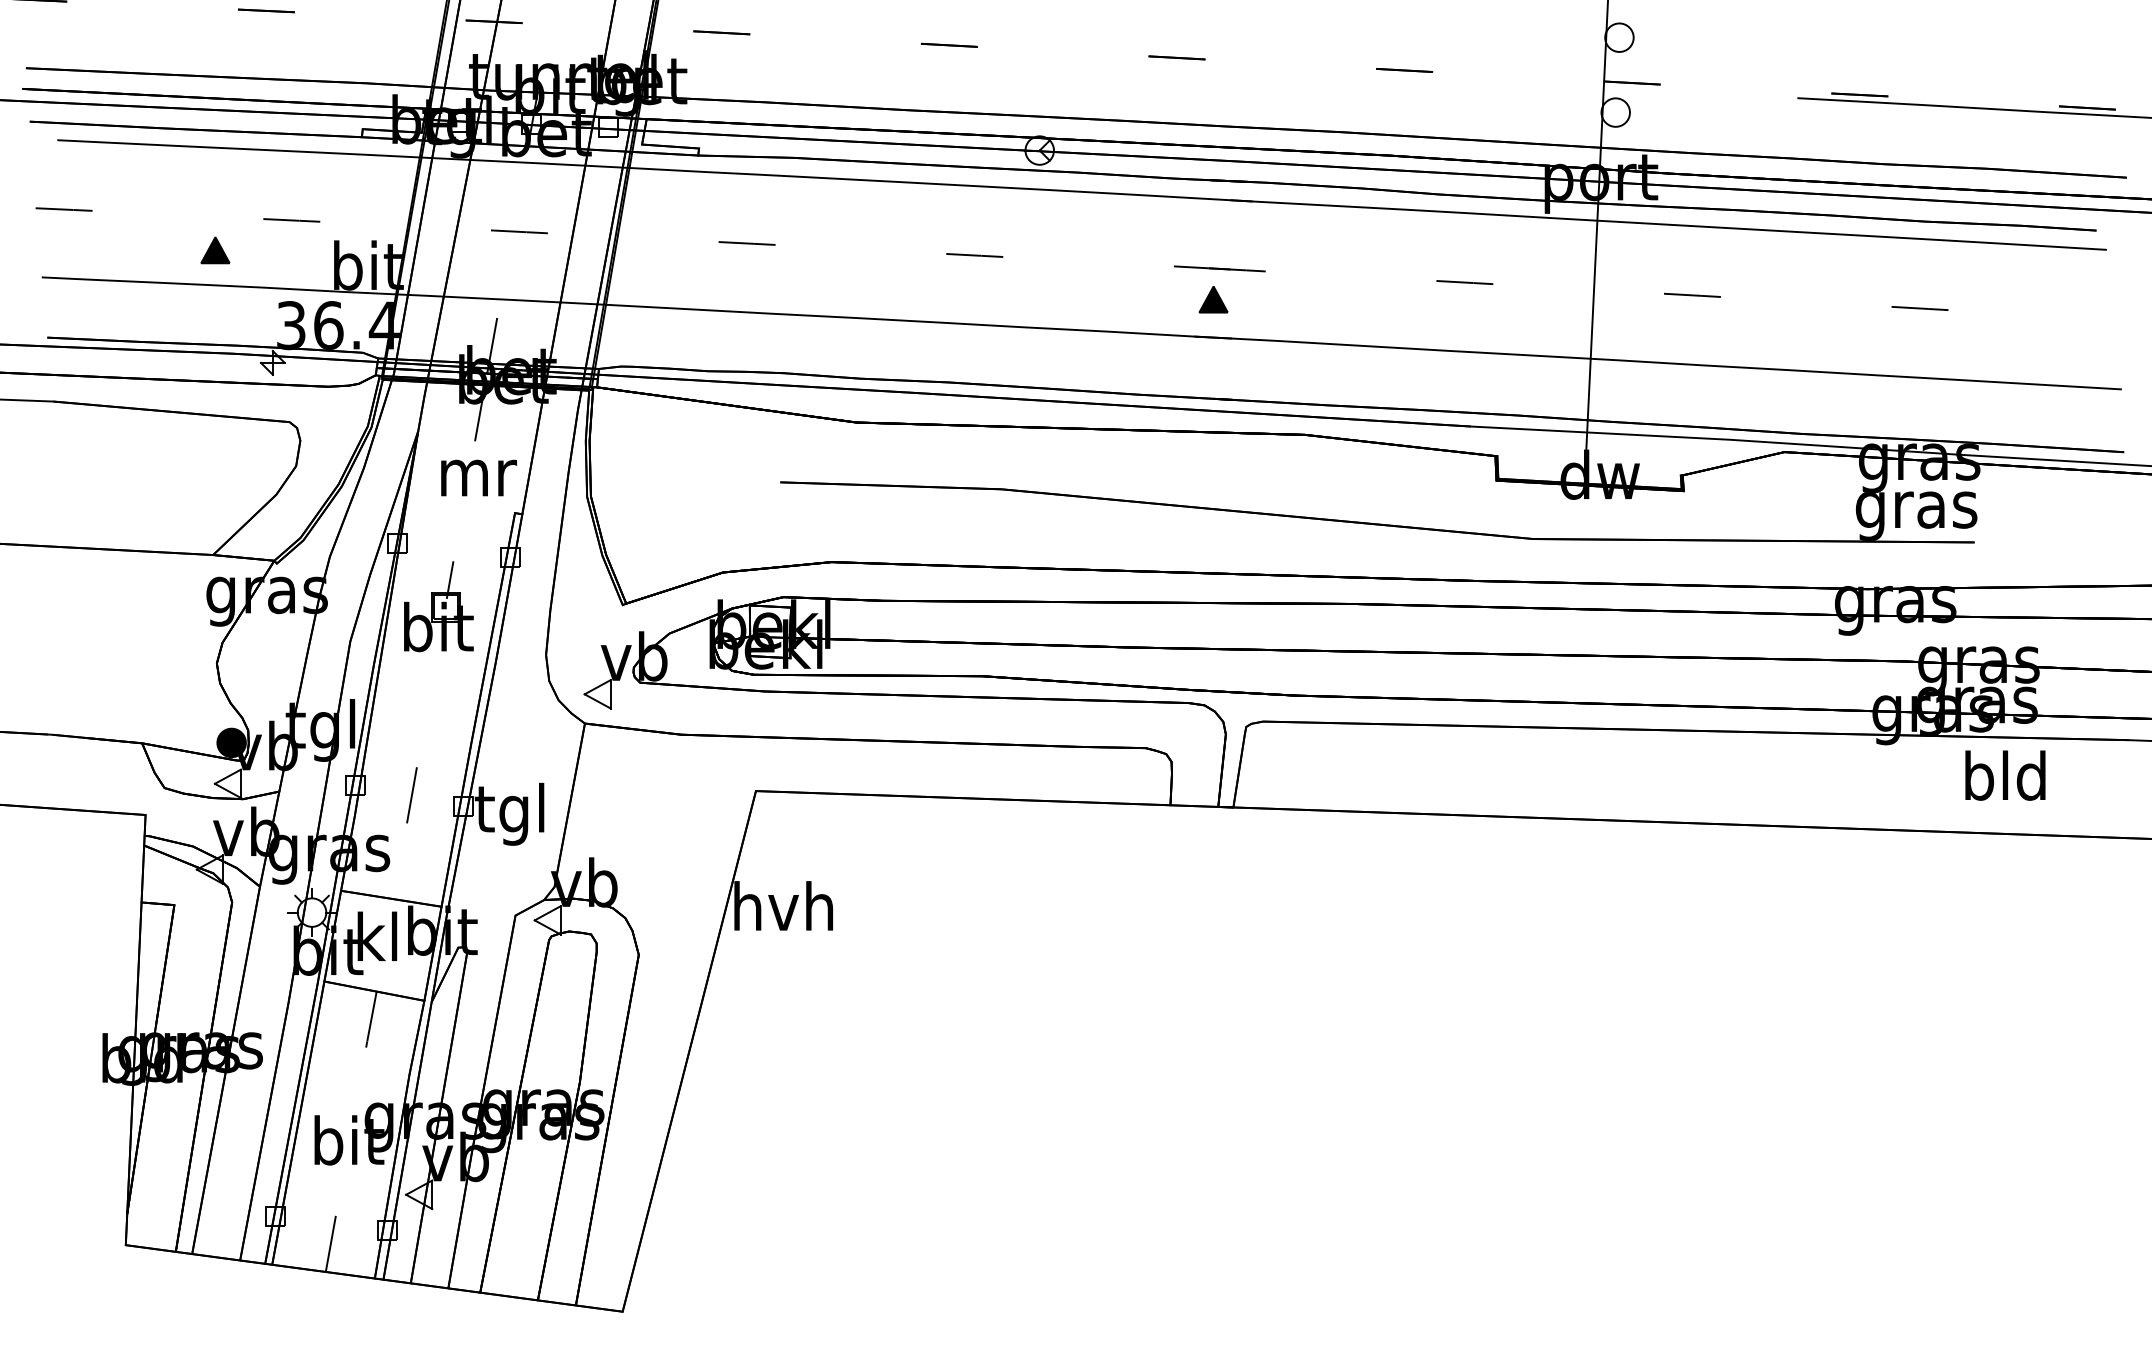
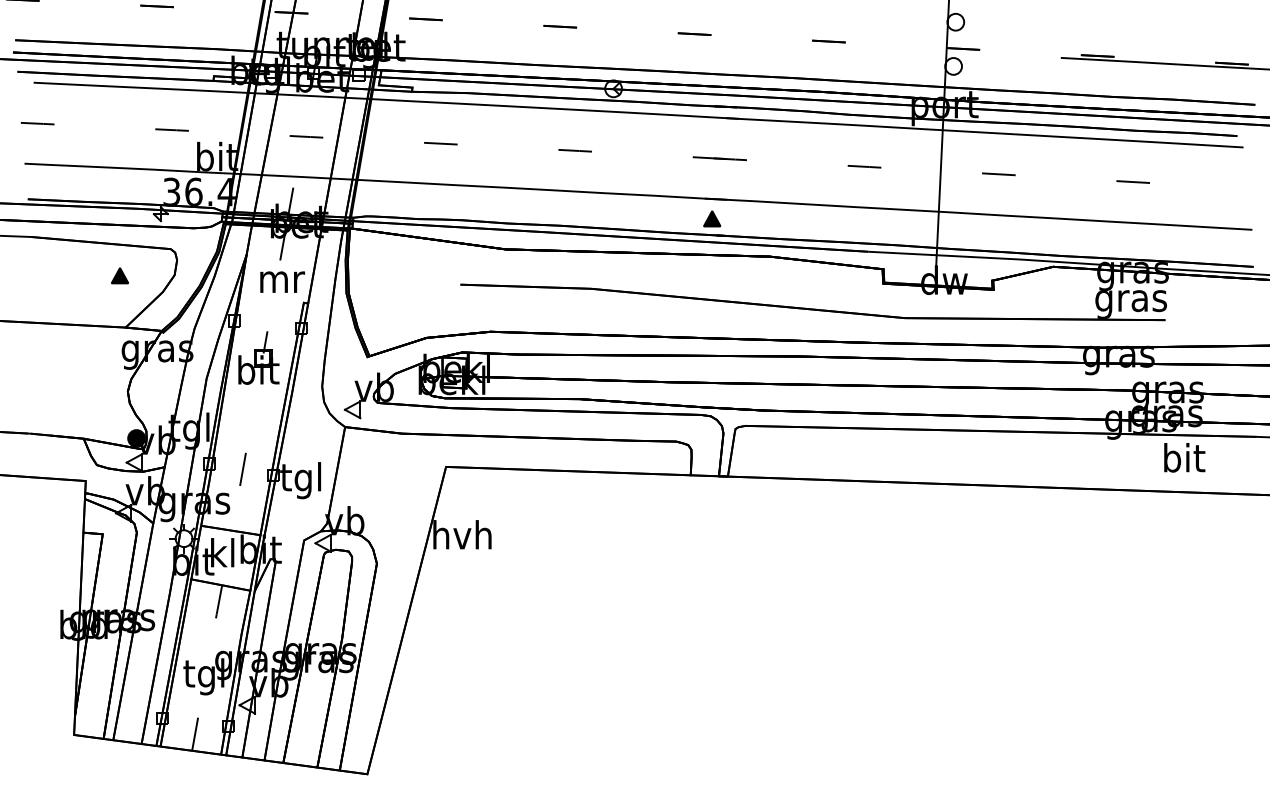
part: (214, 249) -> (119, 275), moved
part: (1214, 299) -> (712, 218), moved
text: (2005, 775) -> (1183, 457), bld -> bit
text: (346, 1146) -> (204, 676), bit -> tgl

